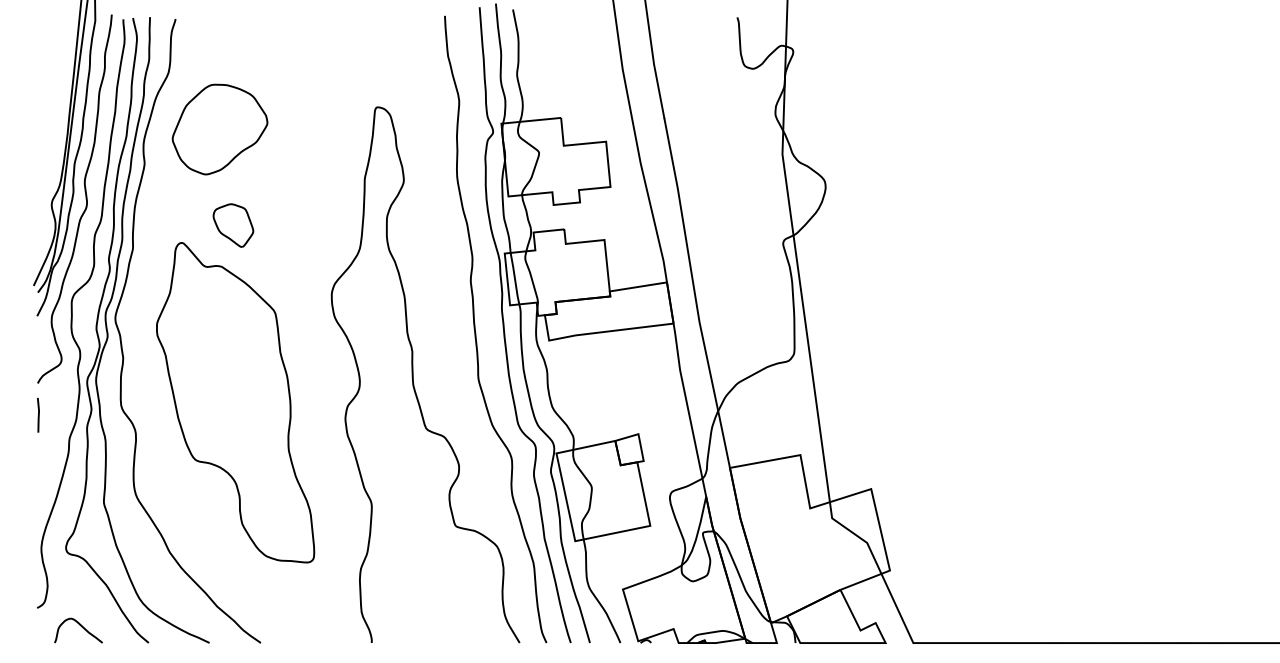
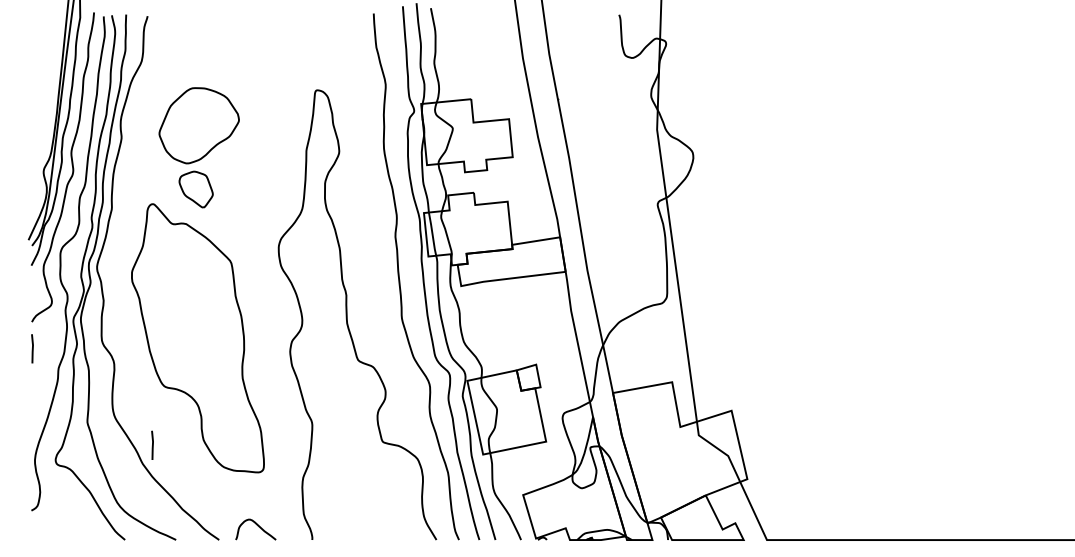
part: (219, 129) -> (198, 125), moved
line: (181, 529) -> (152, 444), added
curve: (81, 627) -> (258, 526), moved

